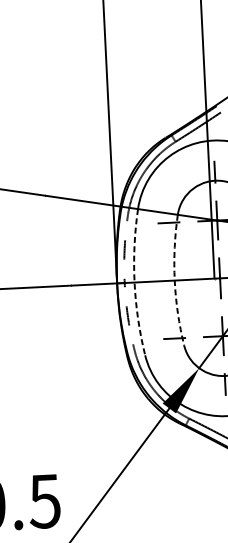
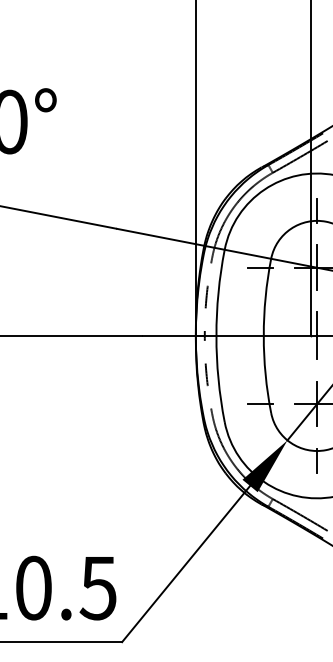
arc: (174, 280) -> (263, 335), dashed -> solid
arc: (134, 282) -> (216, 335), dashed -> solid

